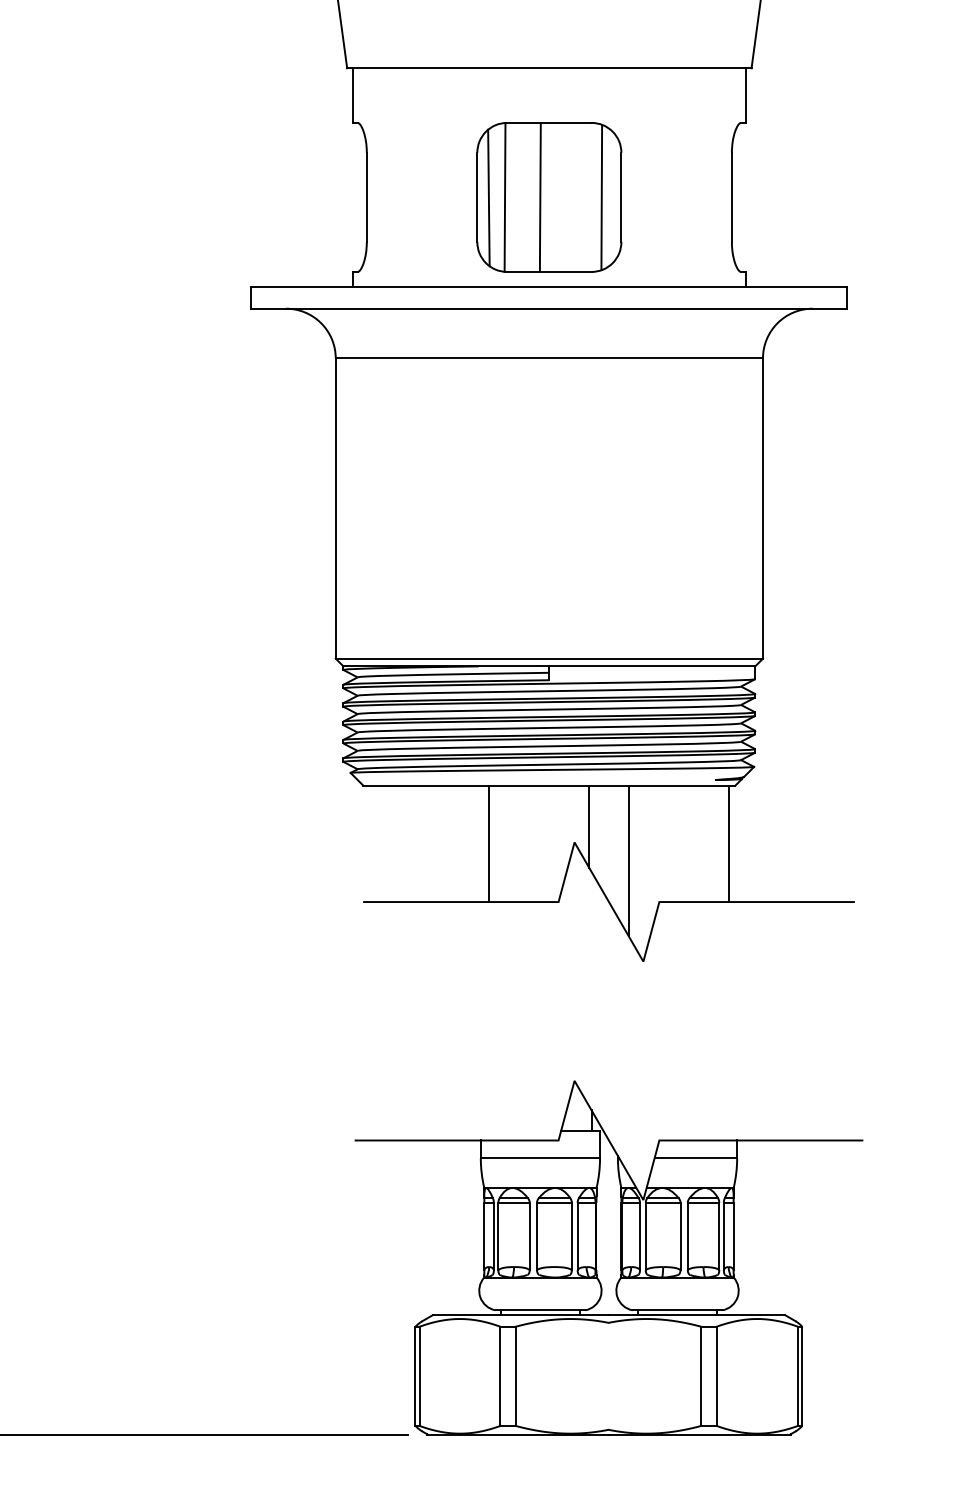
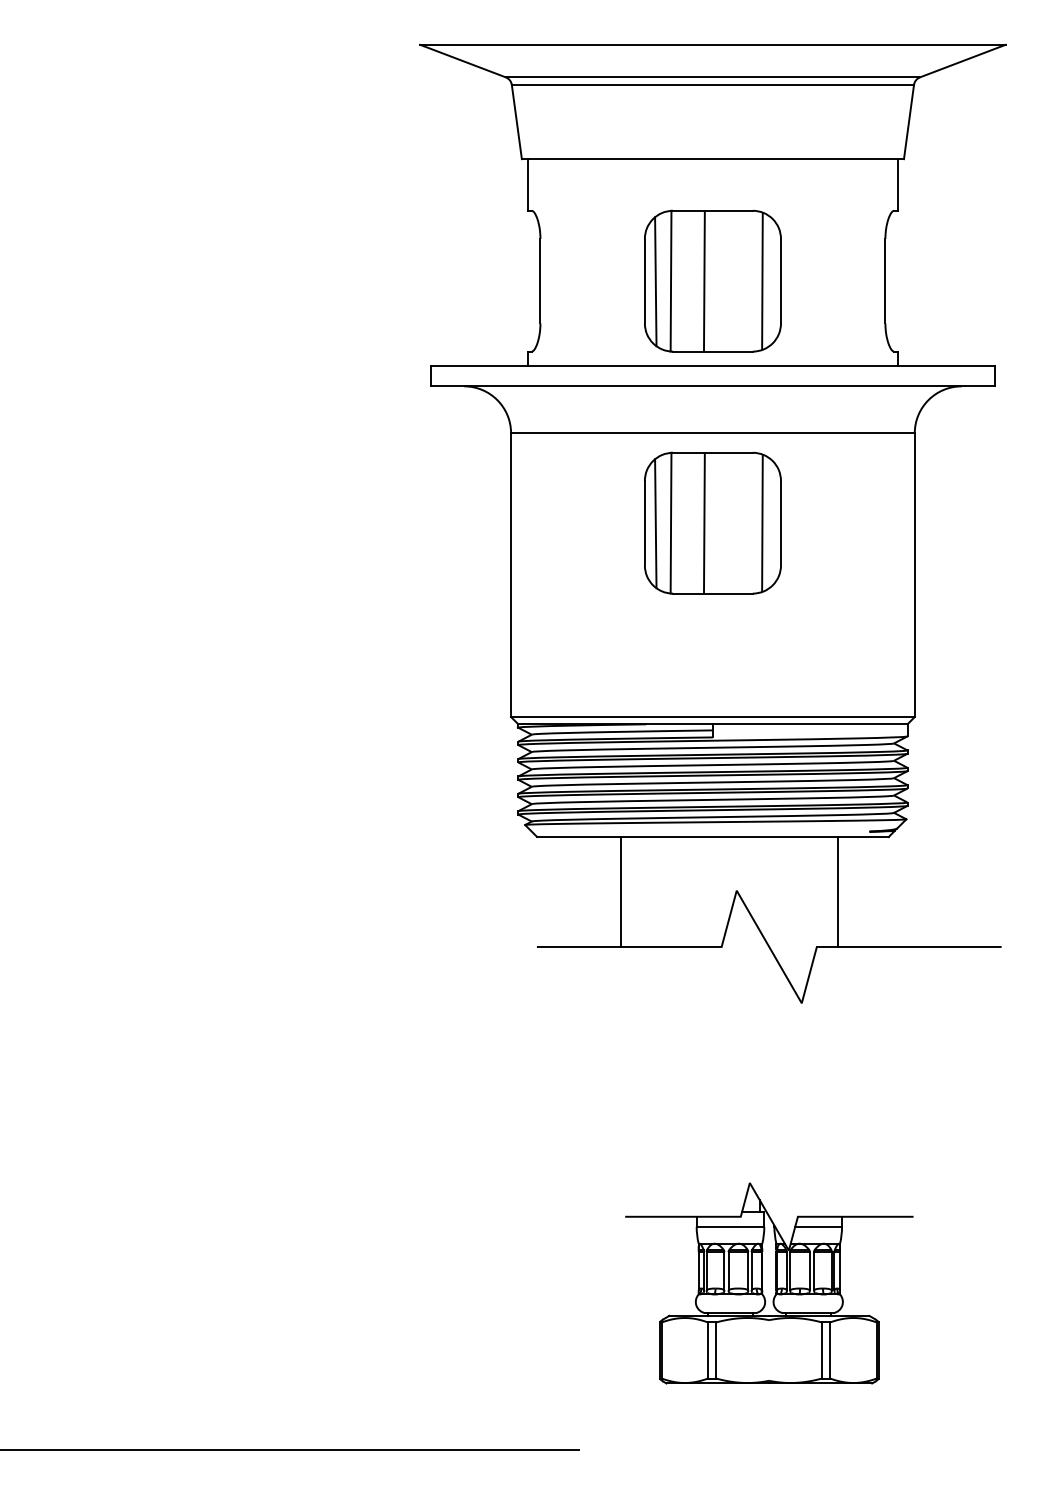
part: (548, 452) -> (712, 522), added
line: (589, 826) -> (750, 875), removed
line: (489, 843) -> (621, 891), moved
line: (728, 843) -> (838, 891), moved
line: (629, 860) -> (788, 907), removed
part: (609, 1258) -> (769, 1283), size x0.6

